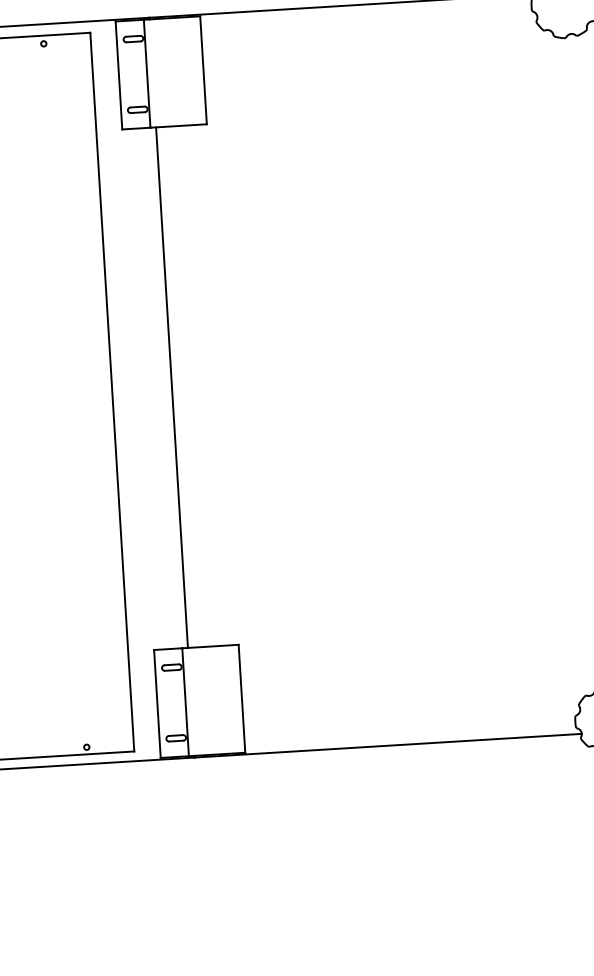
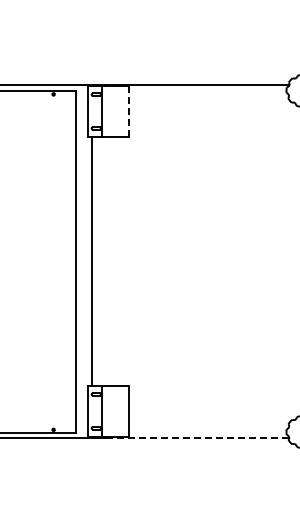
line: (202, 70) -> (128, 111), solid -> dashed
line: (171, 387) -> (91, 261), moved
line: (387, 744) -> (196, 437), solid -> dashed

